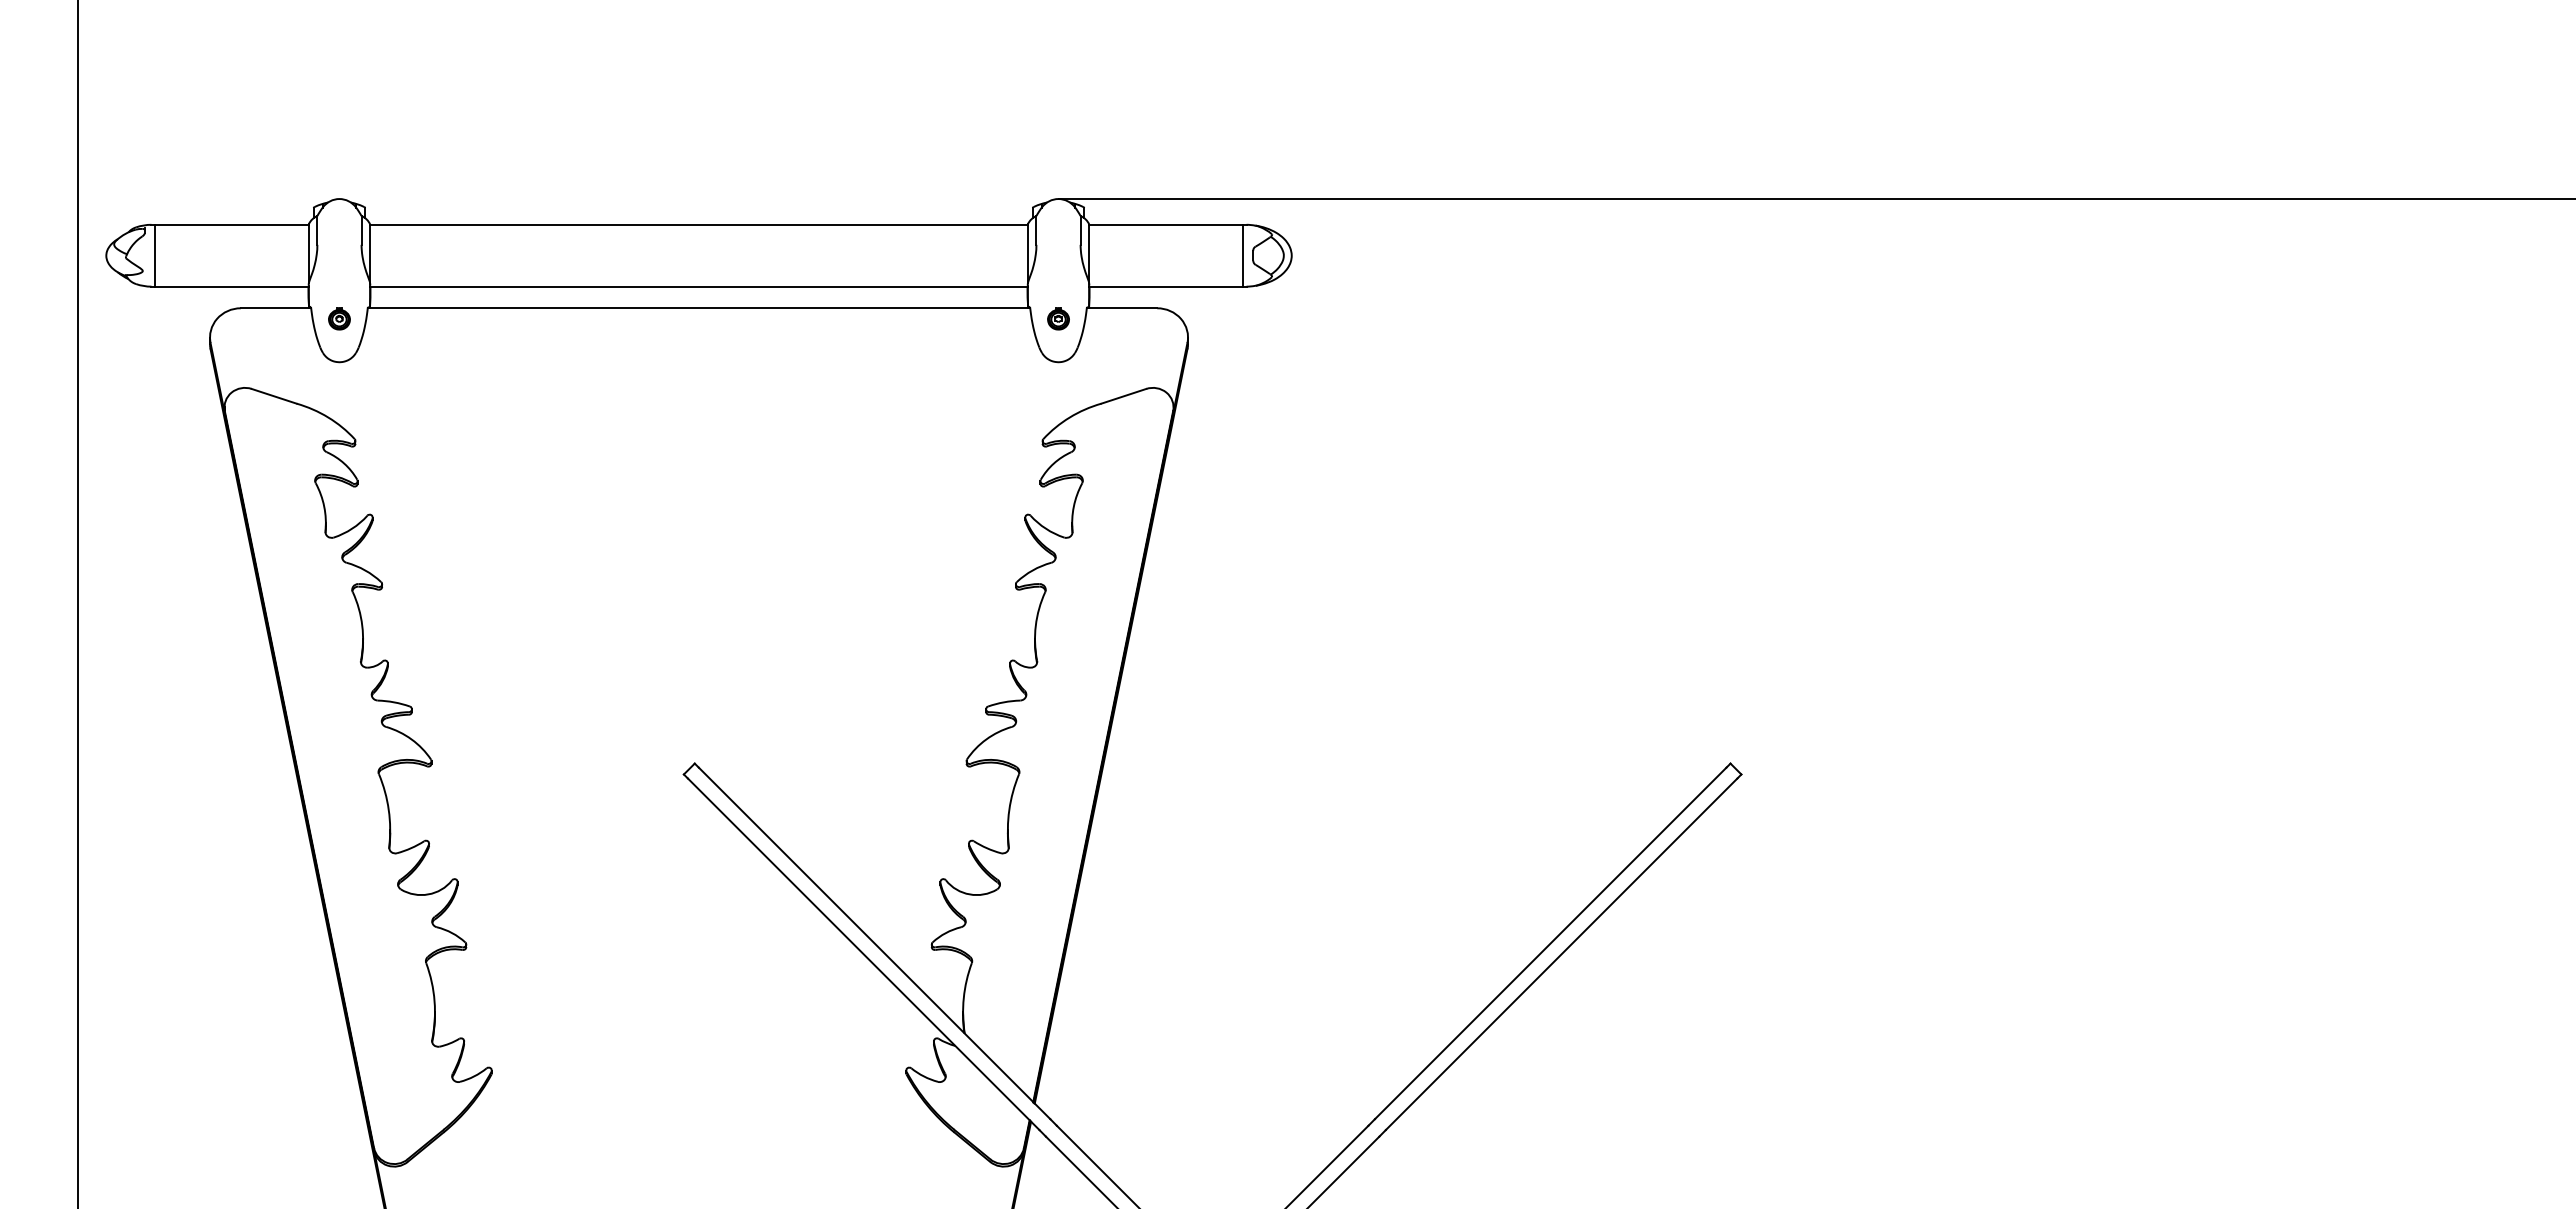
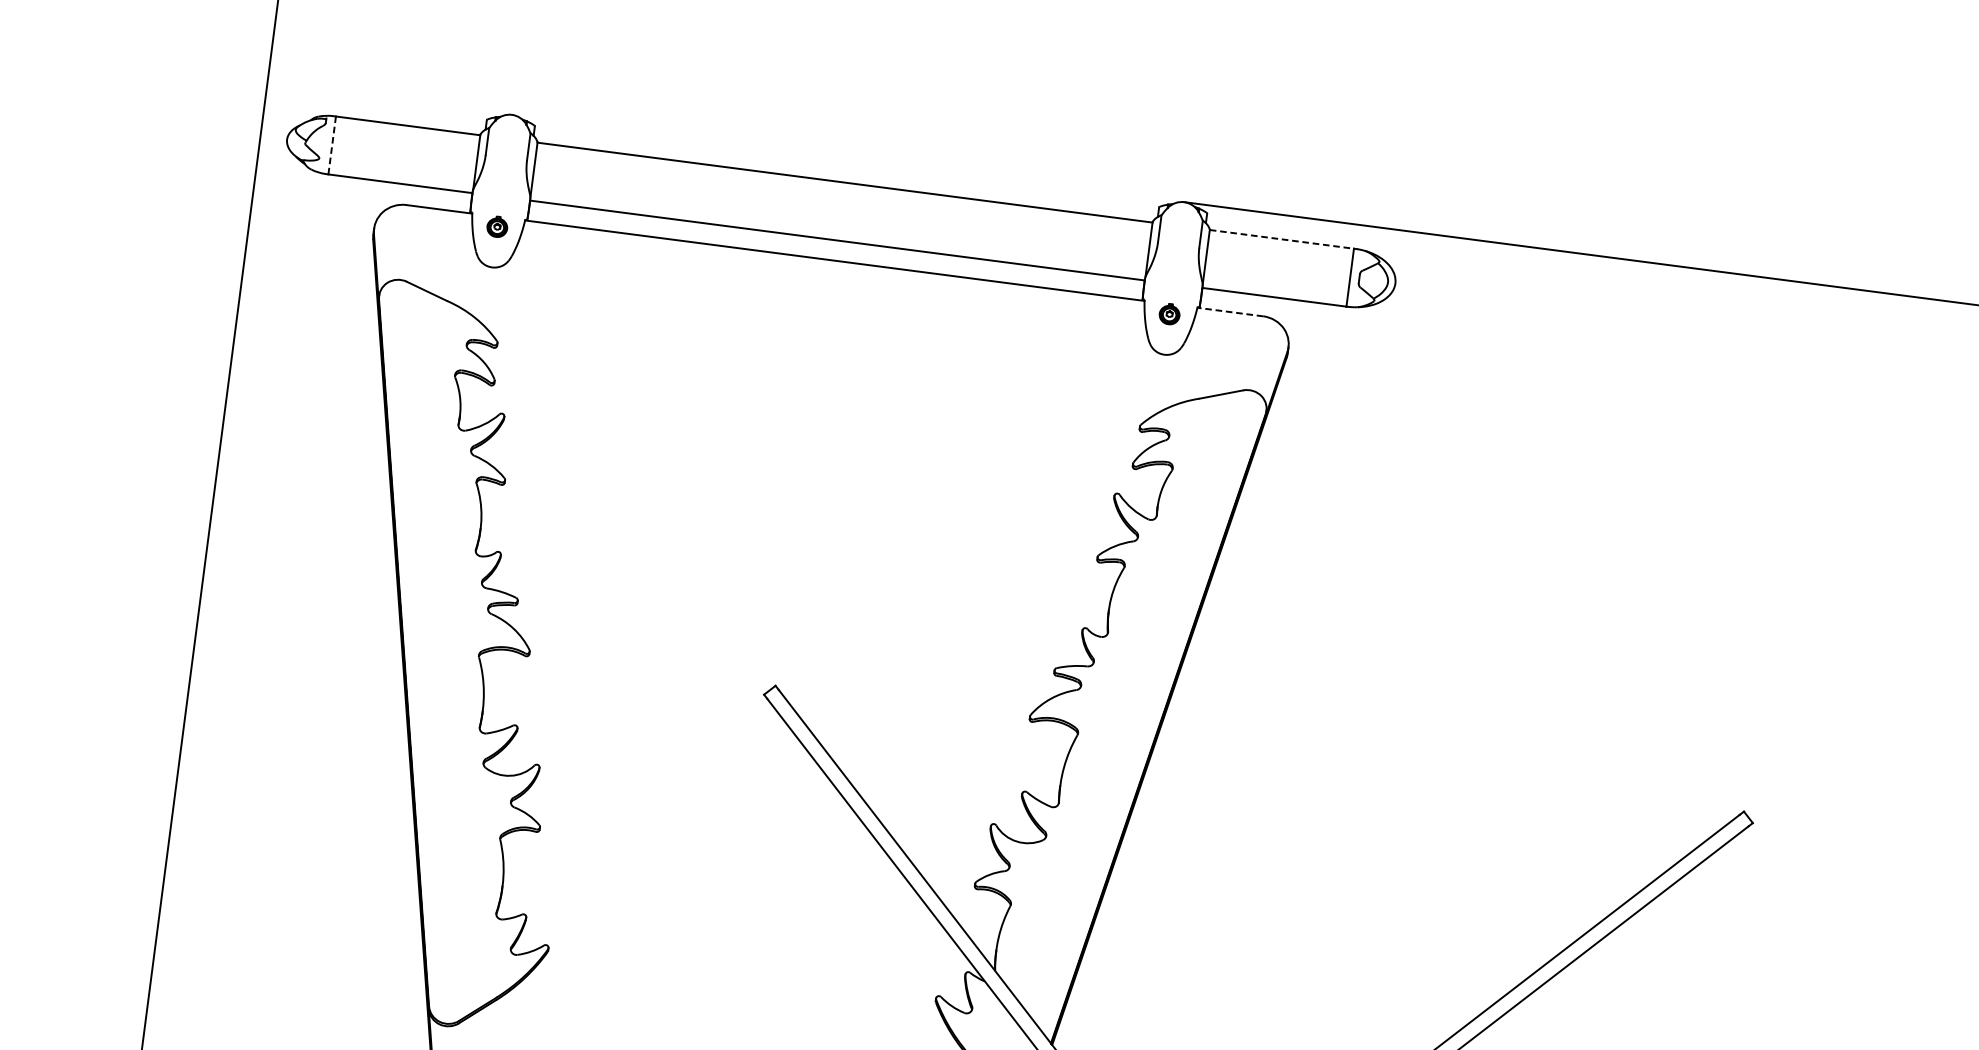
line: (1166, 224) -> (1282, 239), solid -> dashed
line: (154, 255) -> (332, 145), solid -> dashed
line: (1121, 308) -> (1229, 312), solid -> dashed

